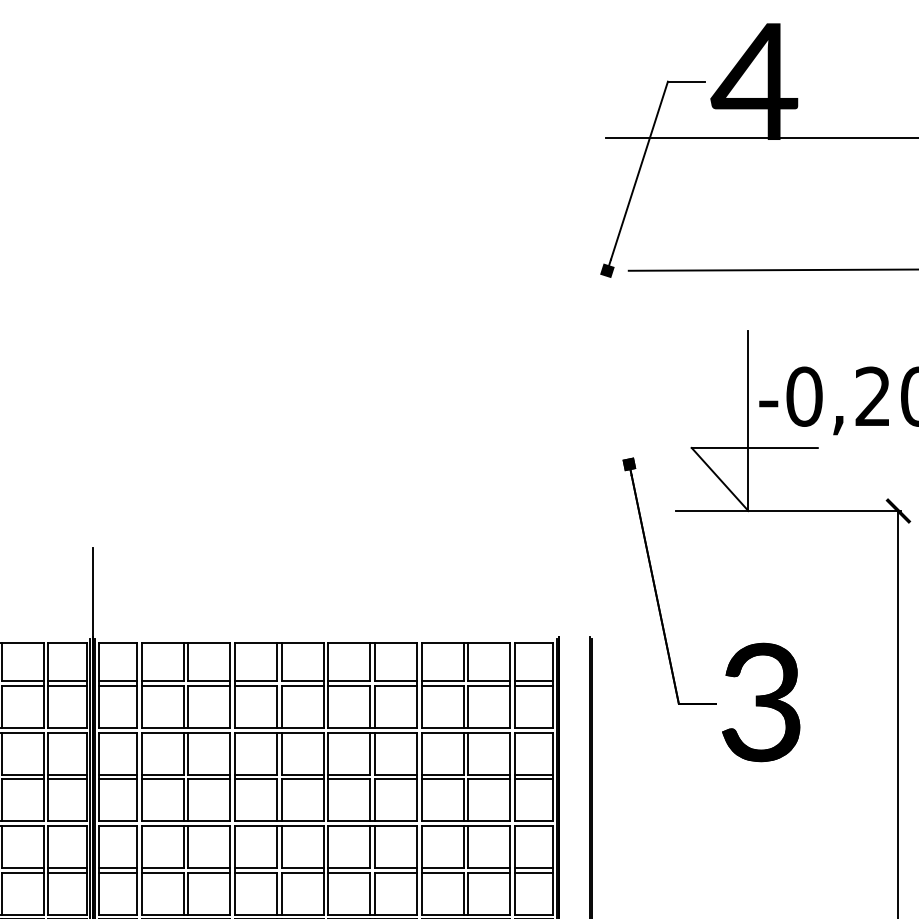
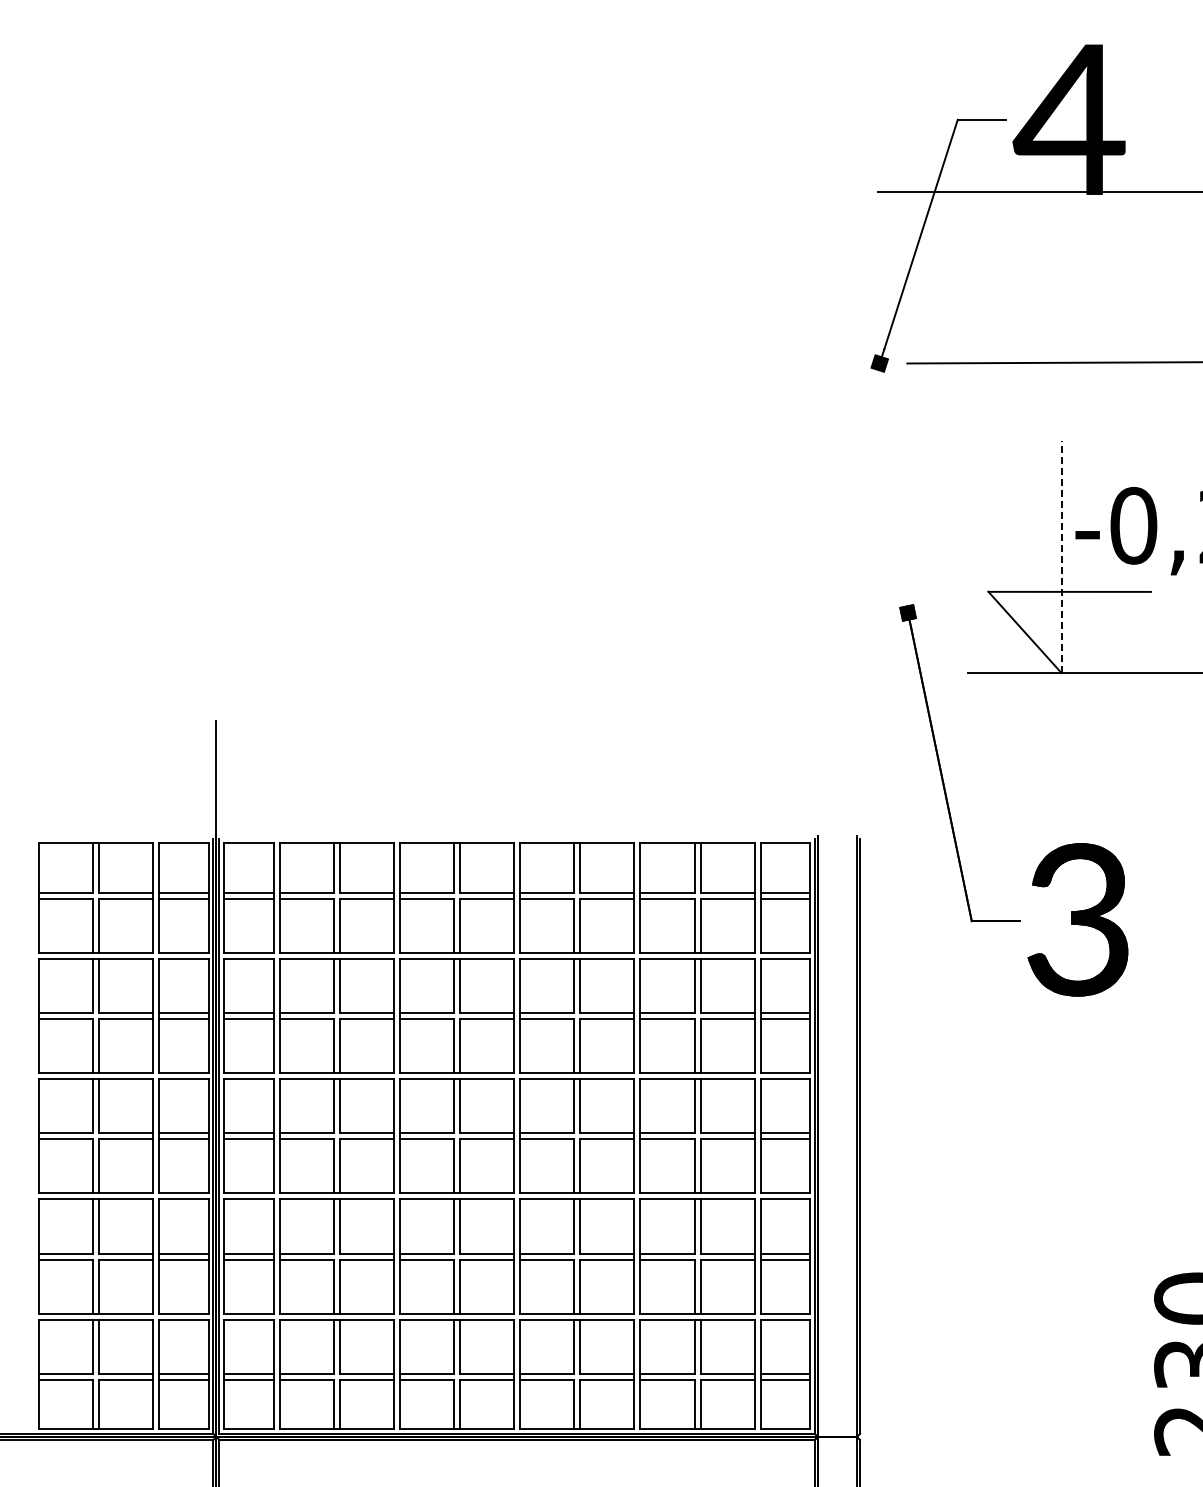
line: (748, 421) -> (1061, 557), solid -> dashed

